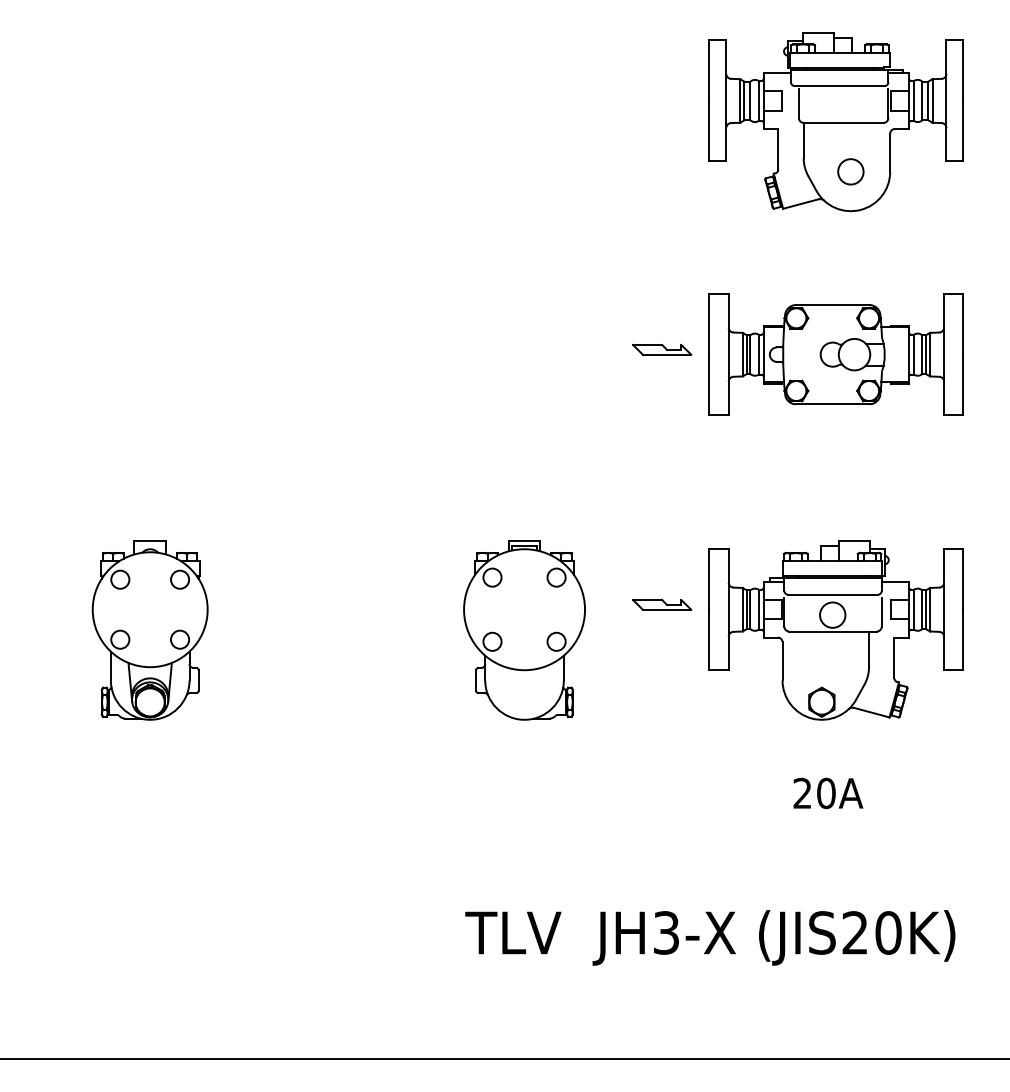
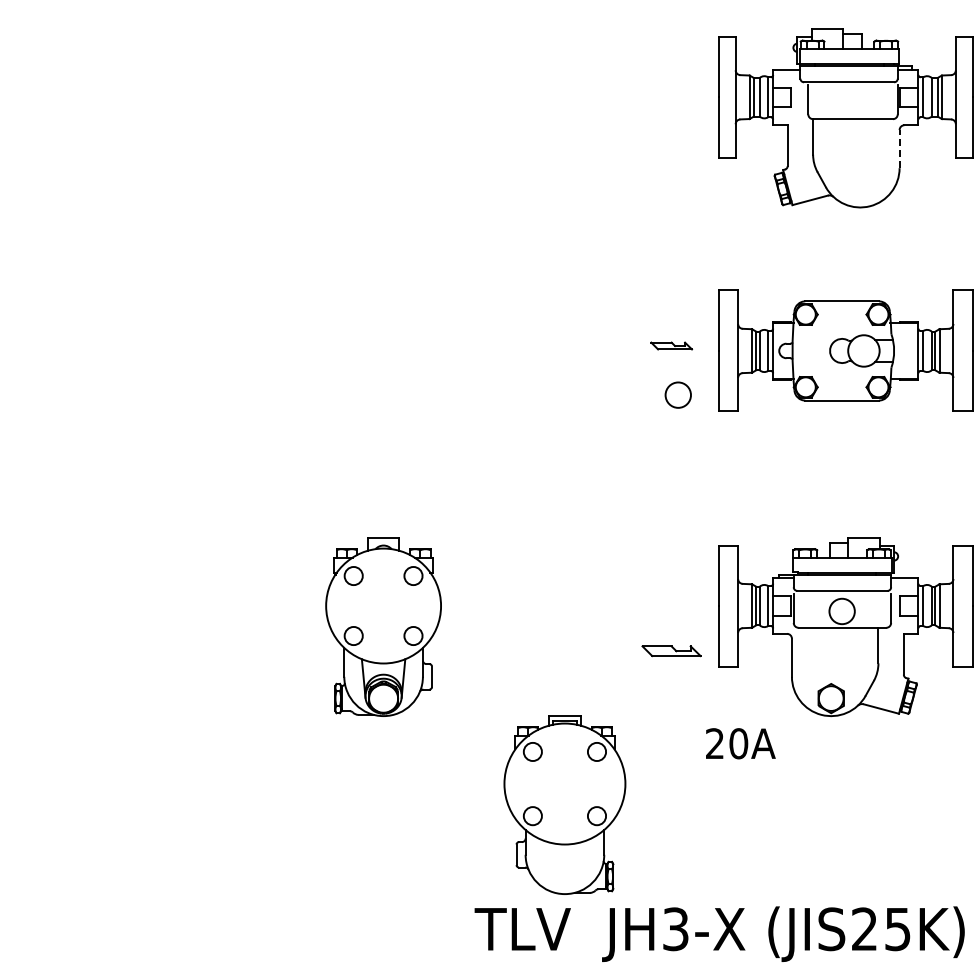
line: (890, 152) -> (899, 148), solid -> dashed
circle: (850, 171) -> (677, 394), moved
part: (662, 349) -> (671, 345), size x0.7
part: (662, 604) -> (671, 650), moved
part: (149, 630) -> (382, 626), moved
part: (524, 630) -> (564, 804), moved
text: (828, 793) -> (740, 743), moved
text: (888, 932) -> (897, 928), (JIS20K) -> (JIS25K)

